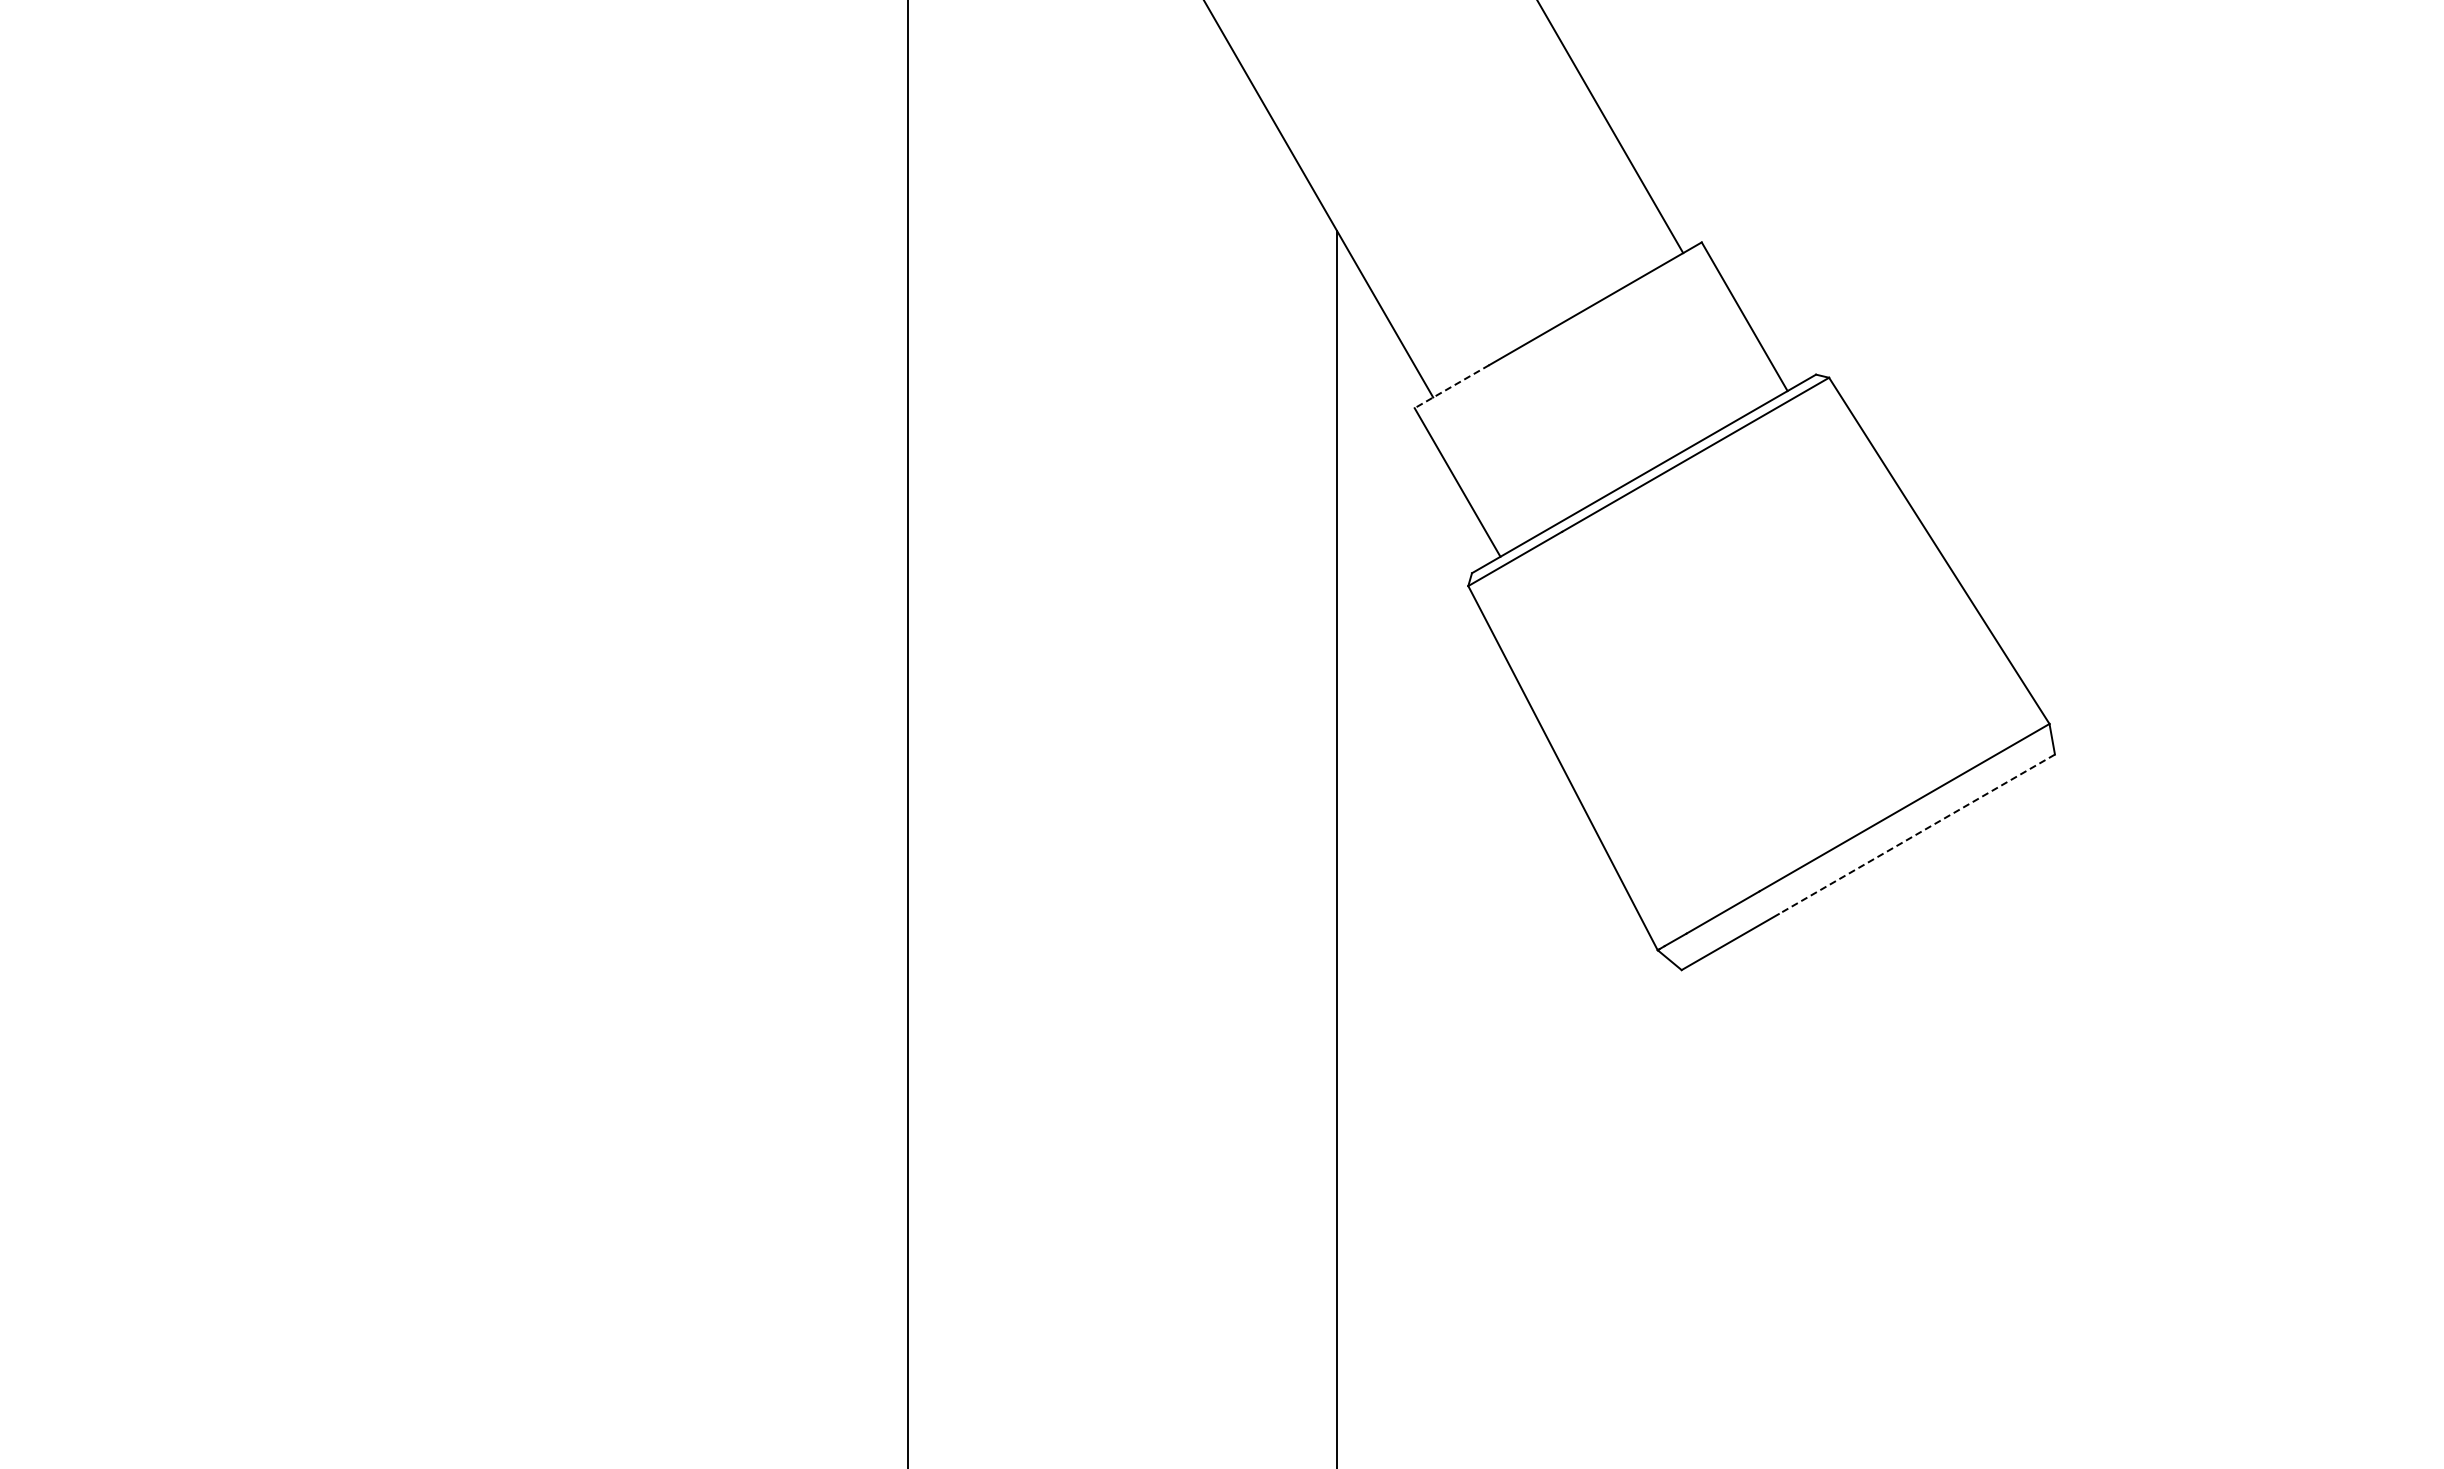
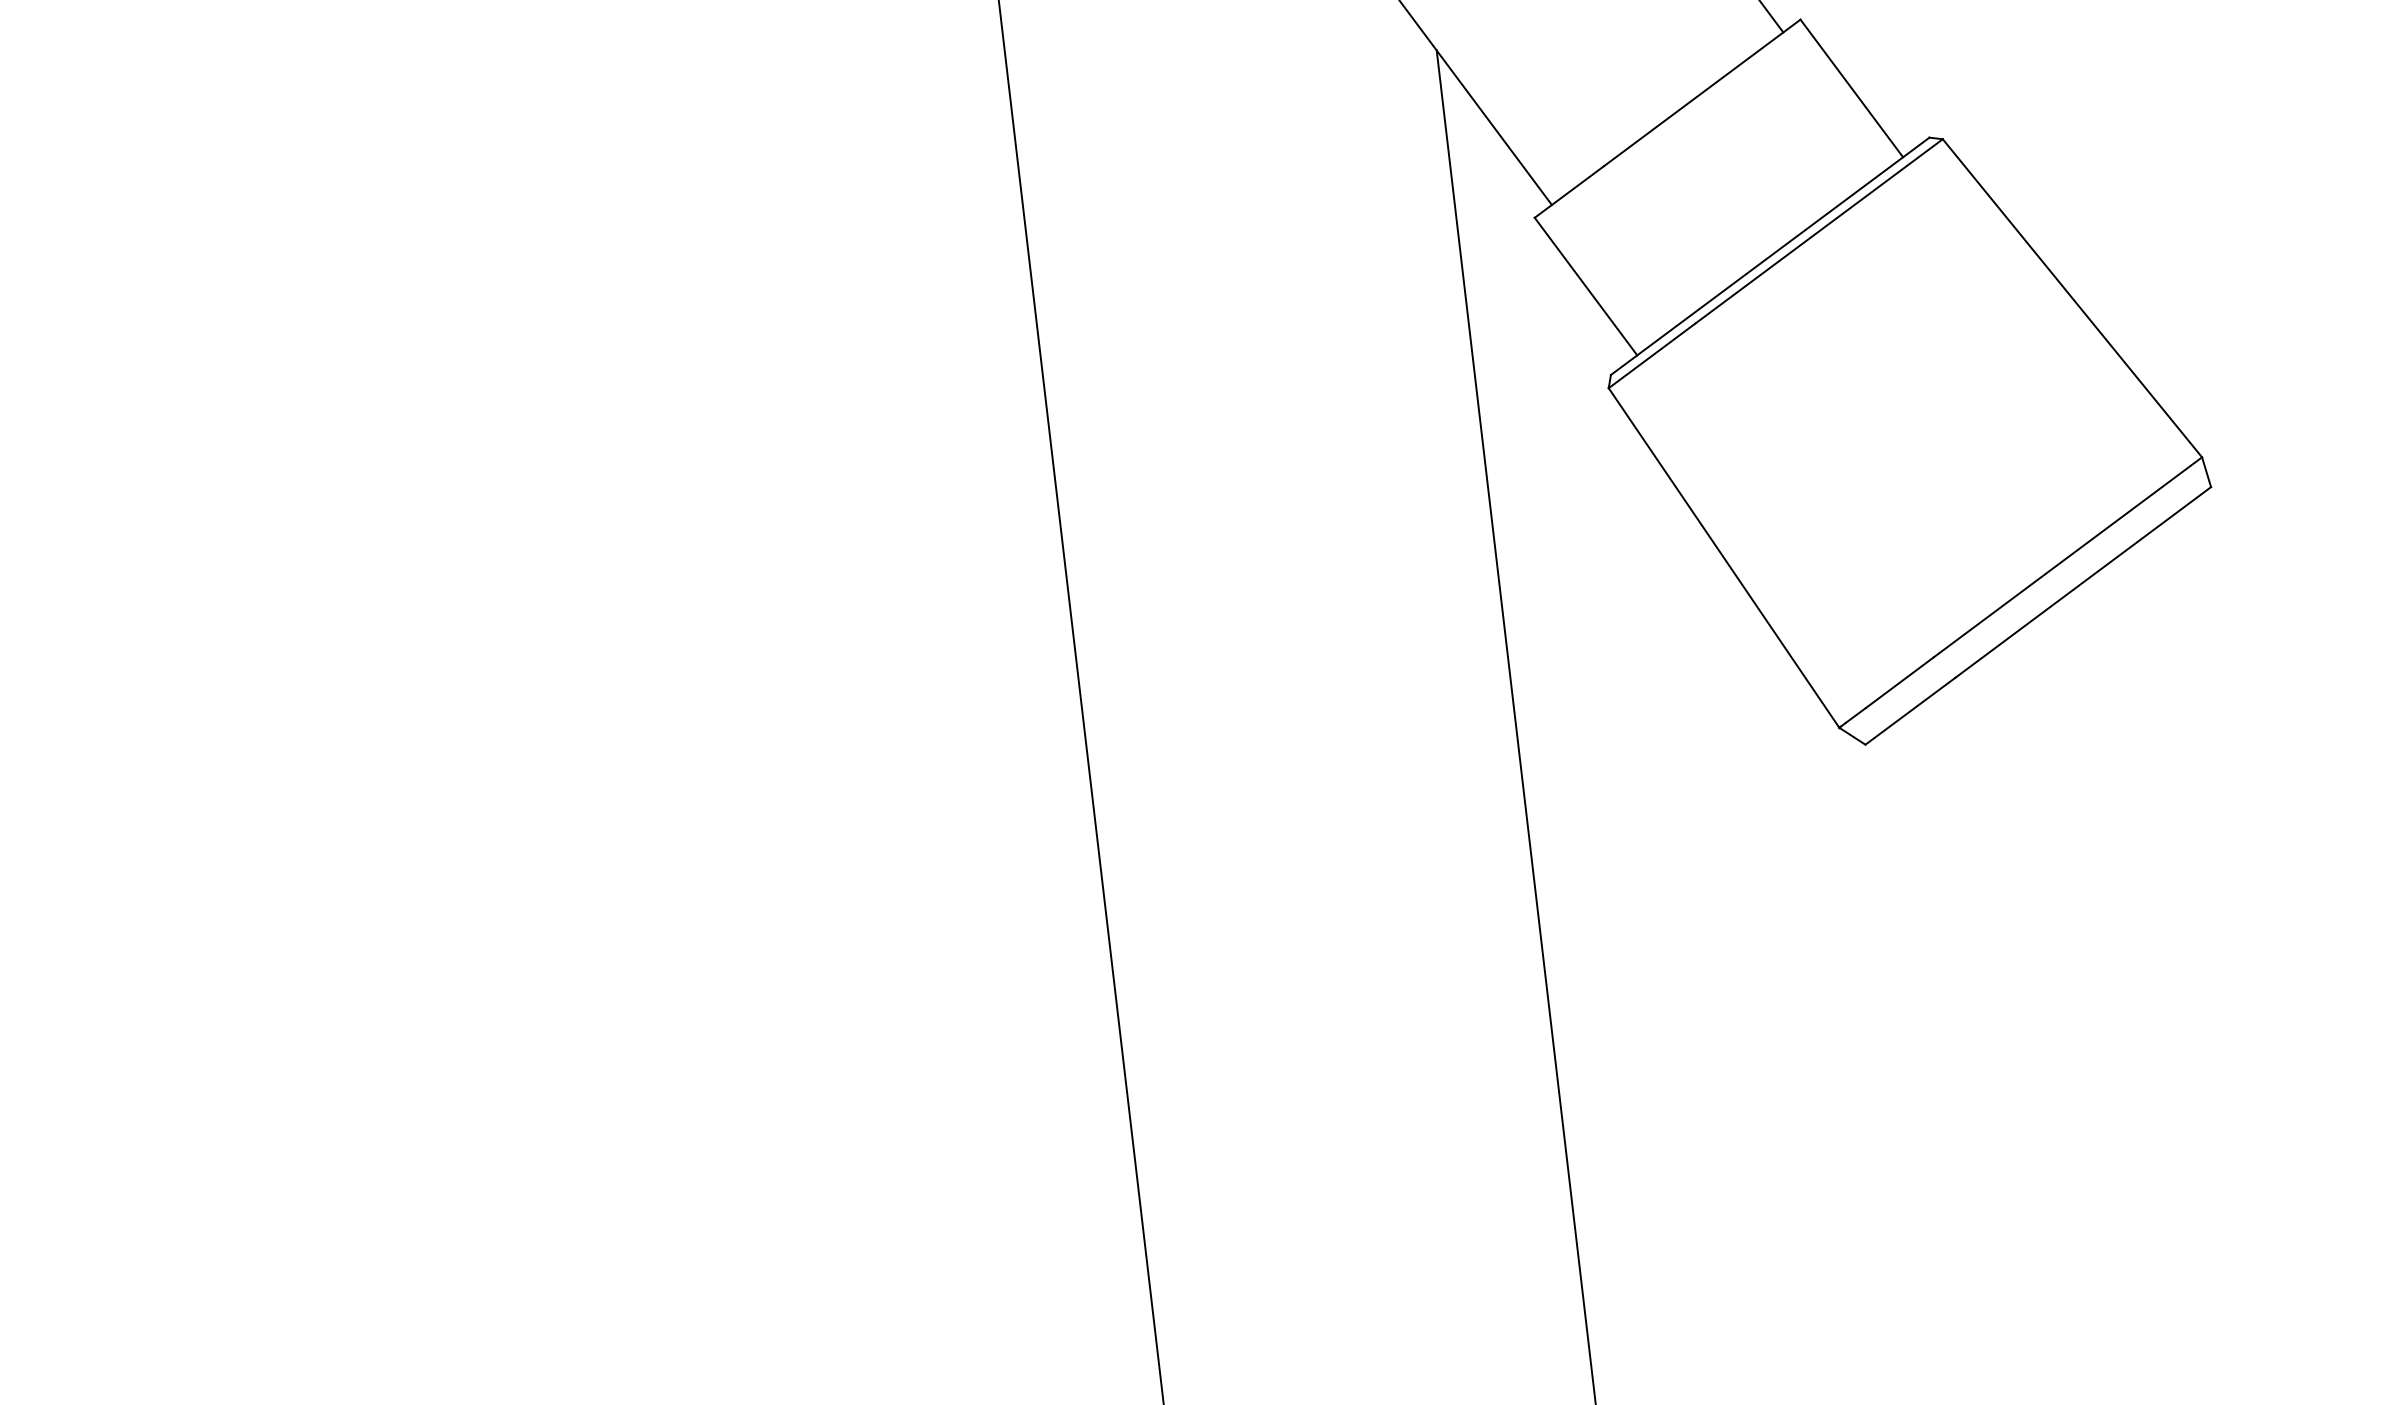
line: (1451, 386) -> (1568, 191), dashed -> solid
line: (1916, 834) -> (2082, 582), dashed -> solid

